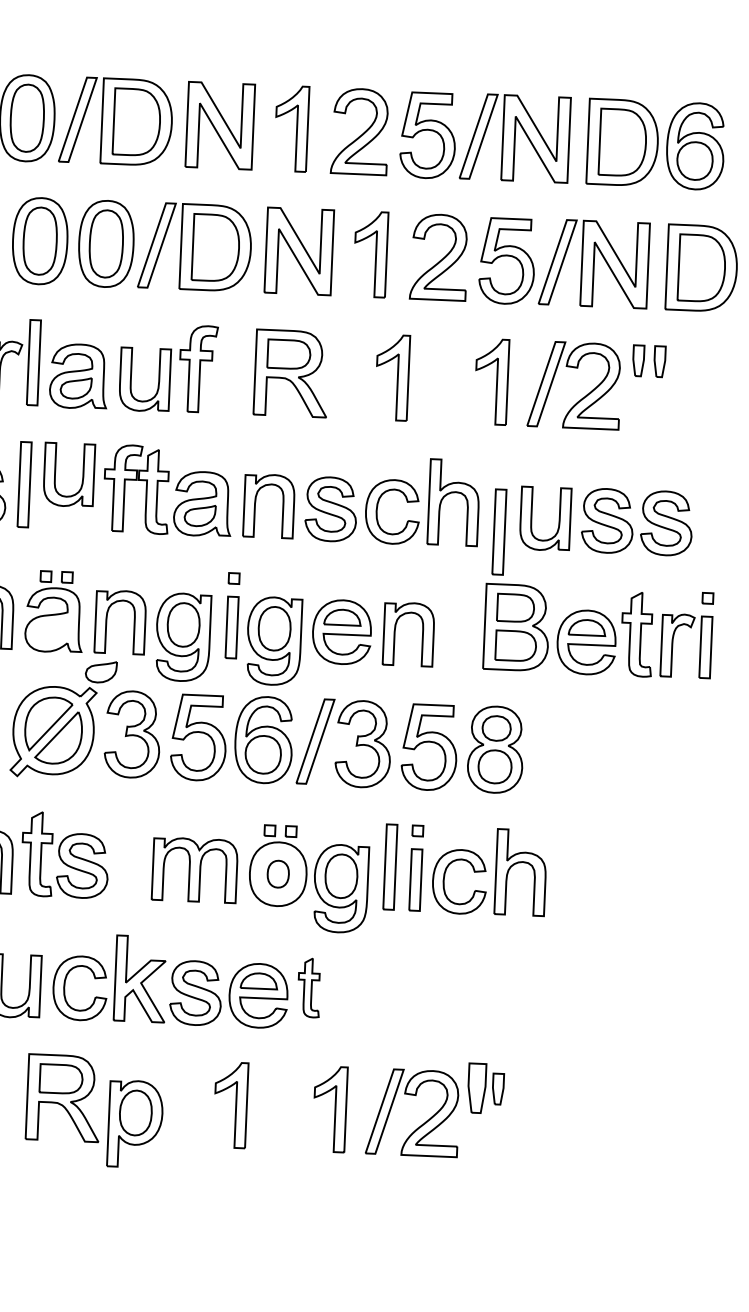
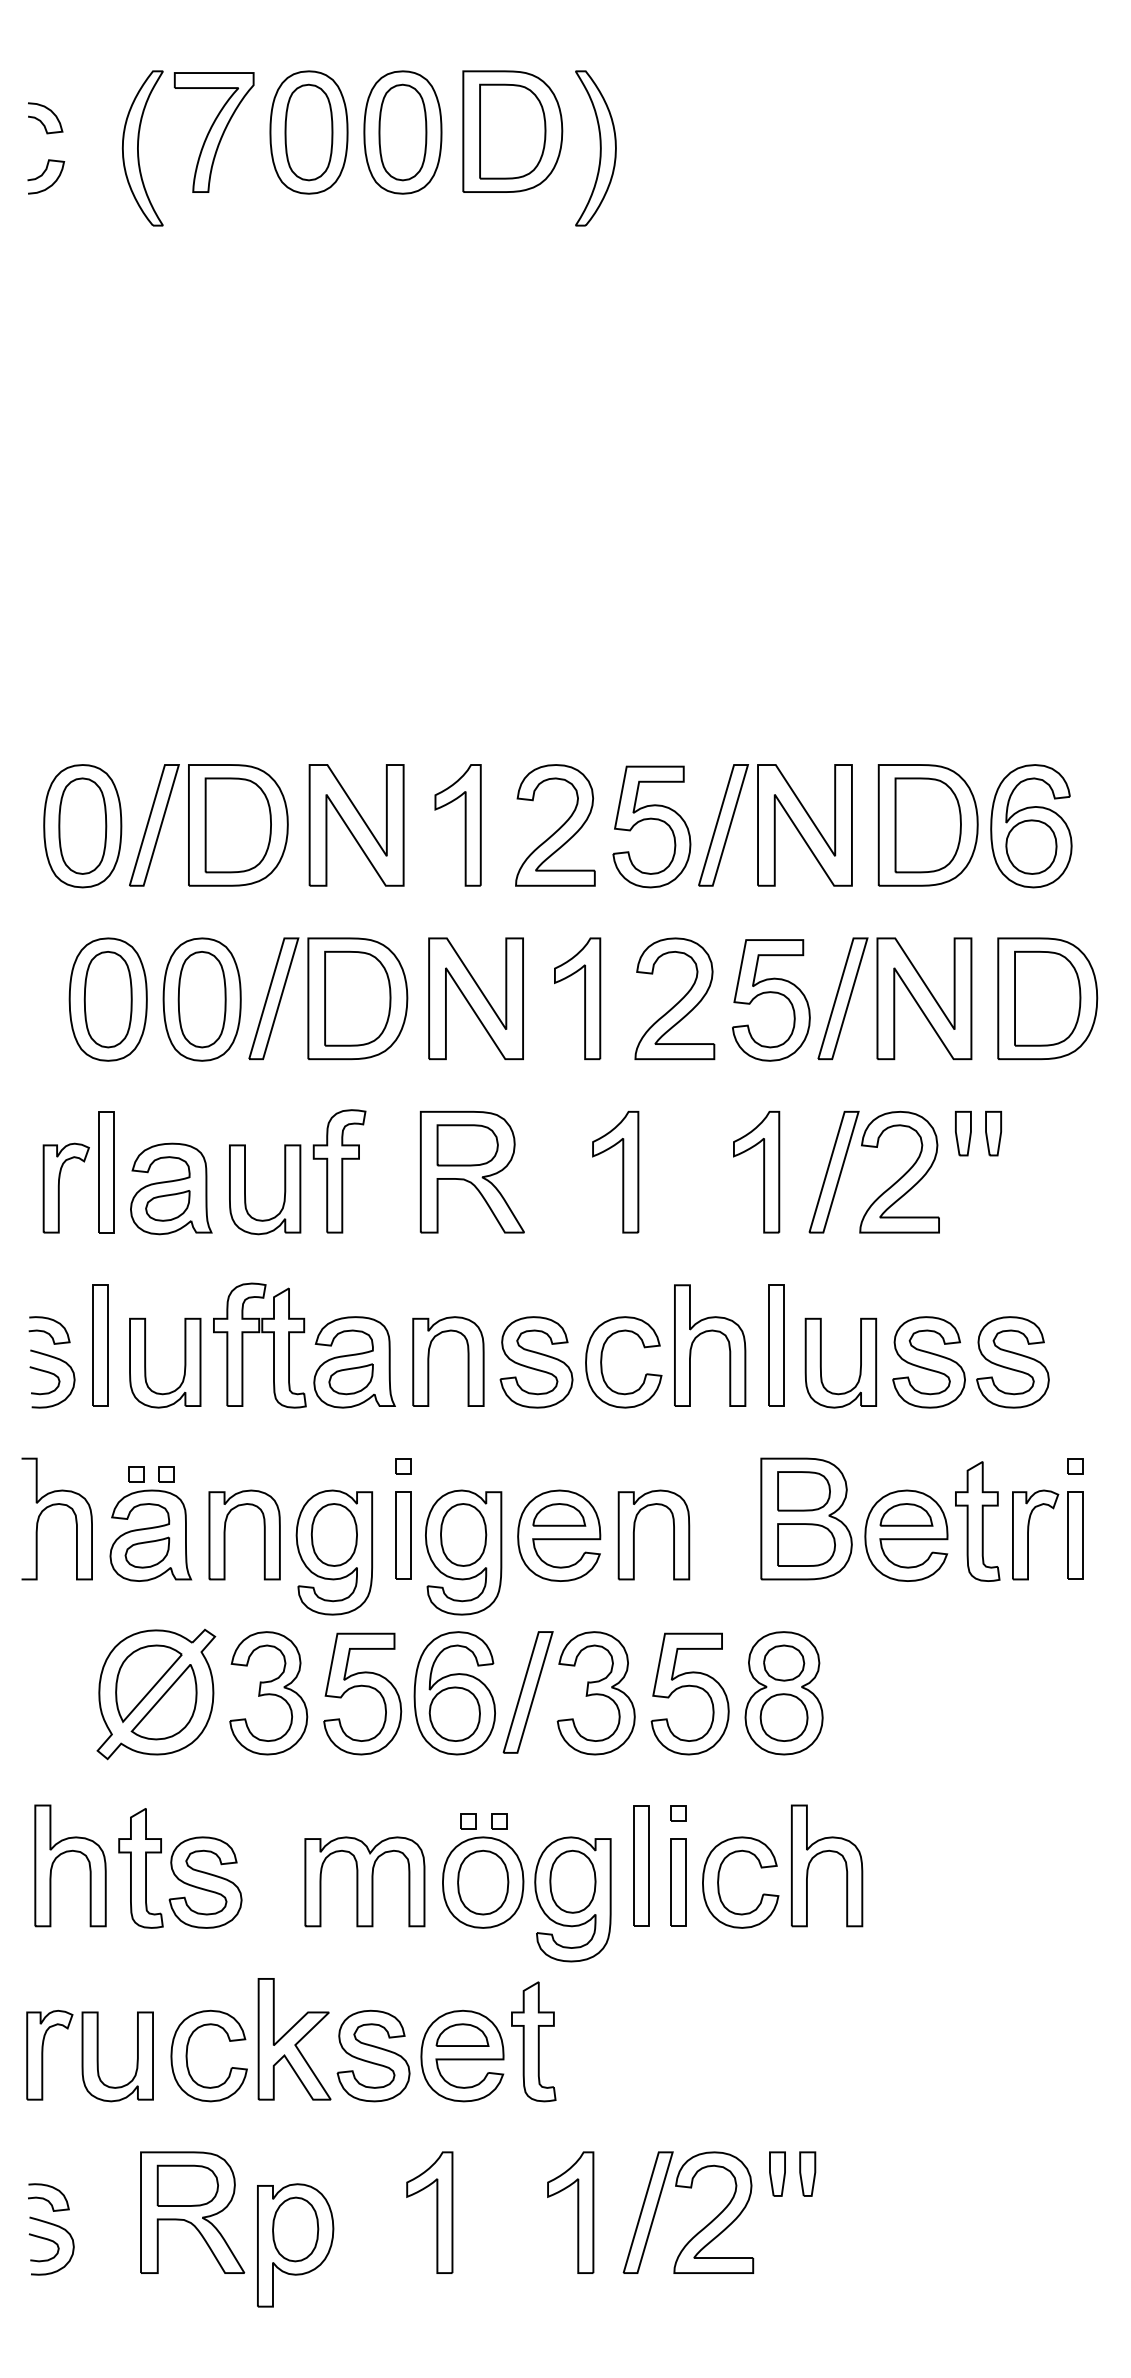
part: (82, 475) -> (184, 1362), moved
part: (499, 532) -> (776, 1345), moved
part: (101, 671) -> (147, 1552), moved
part: (278, 874) -> (483, 1882), size x1.67
part: (308, 987) -> (533, 2041), size x1.43
part: (476, 1087) -> (777, 2173), size x0.62

